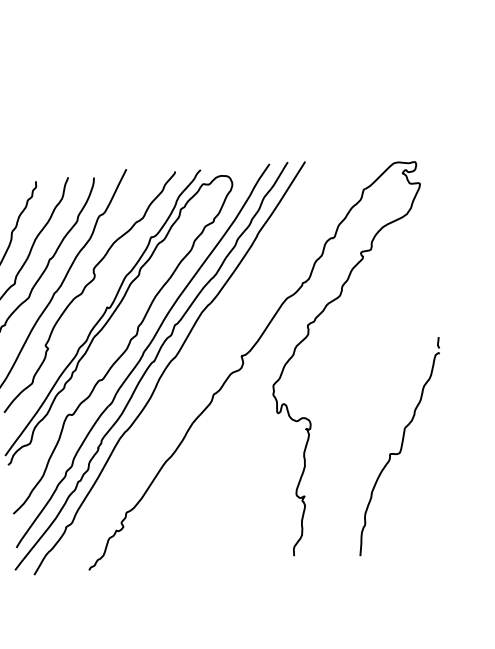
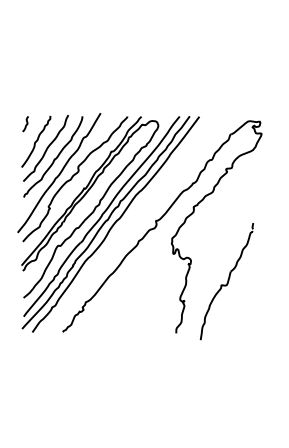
part: (398, 446) -> (226, 281), moved

